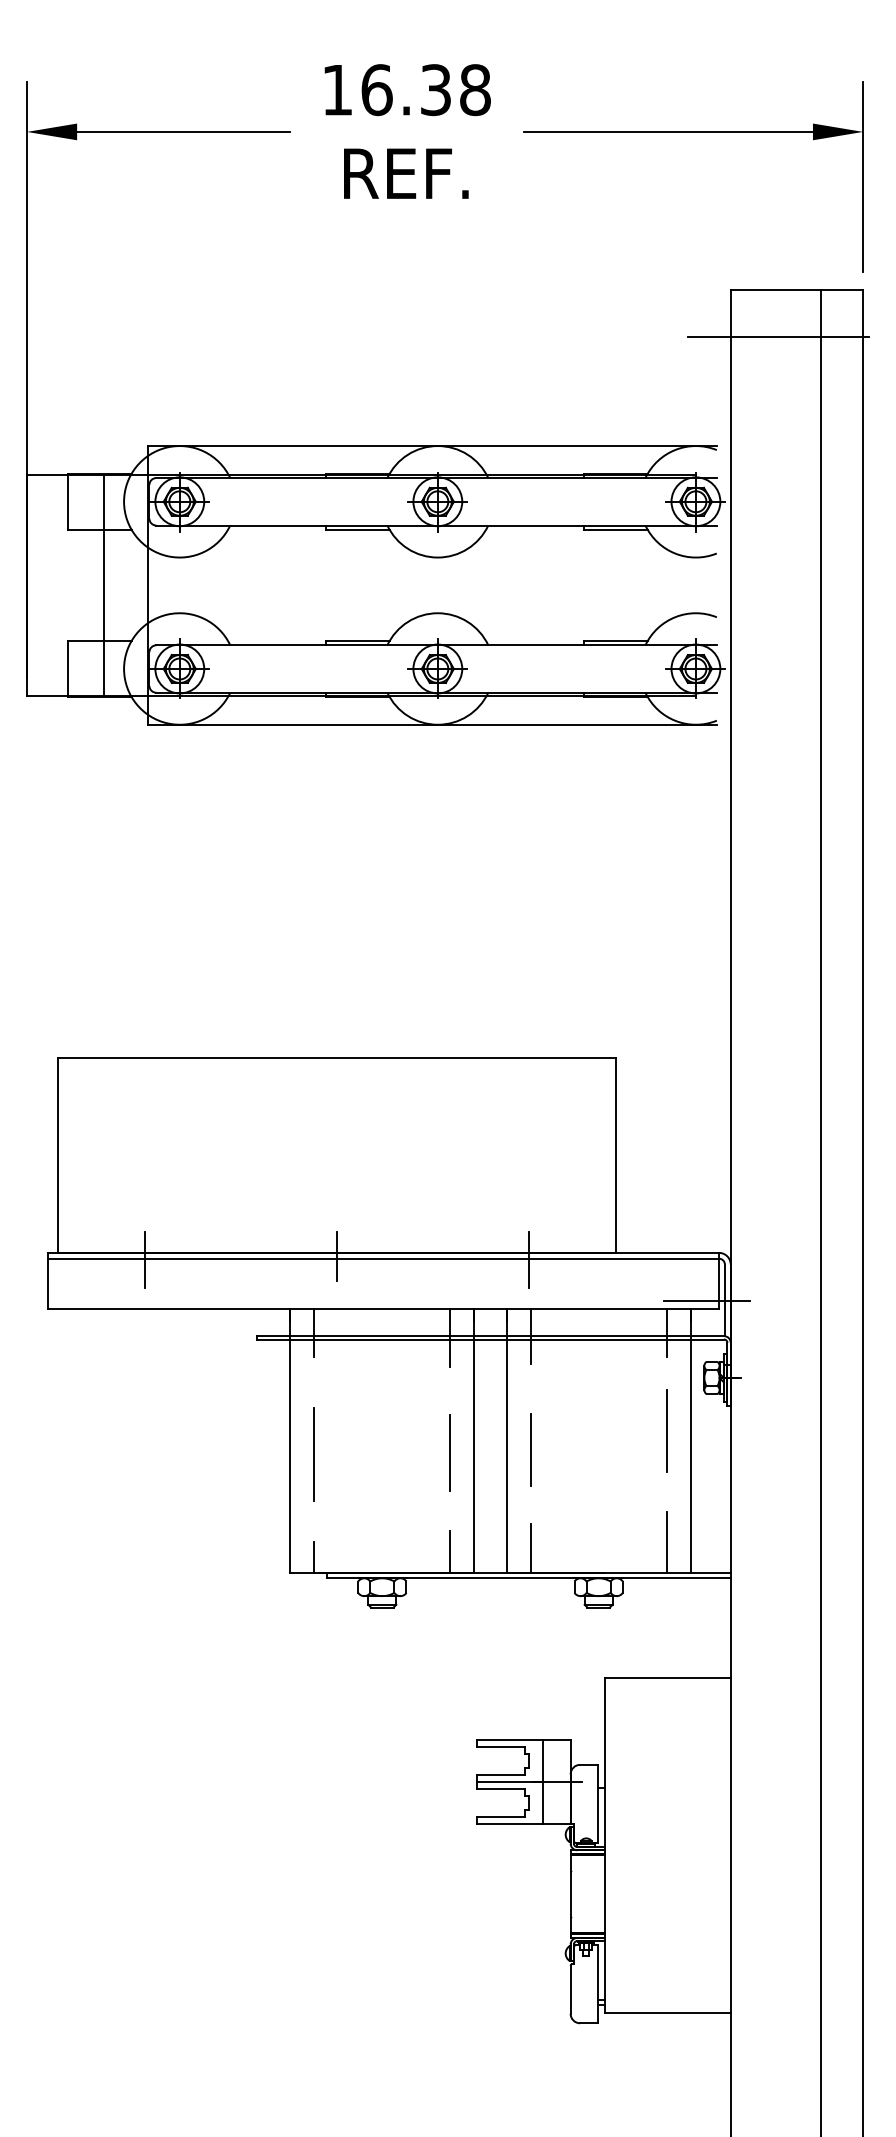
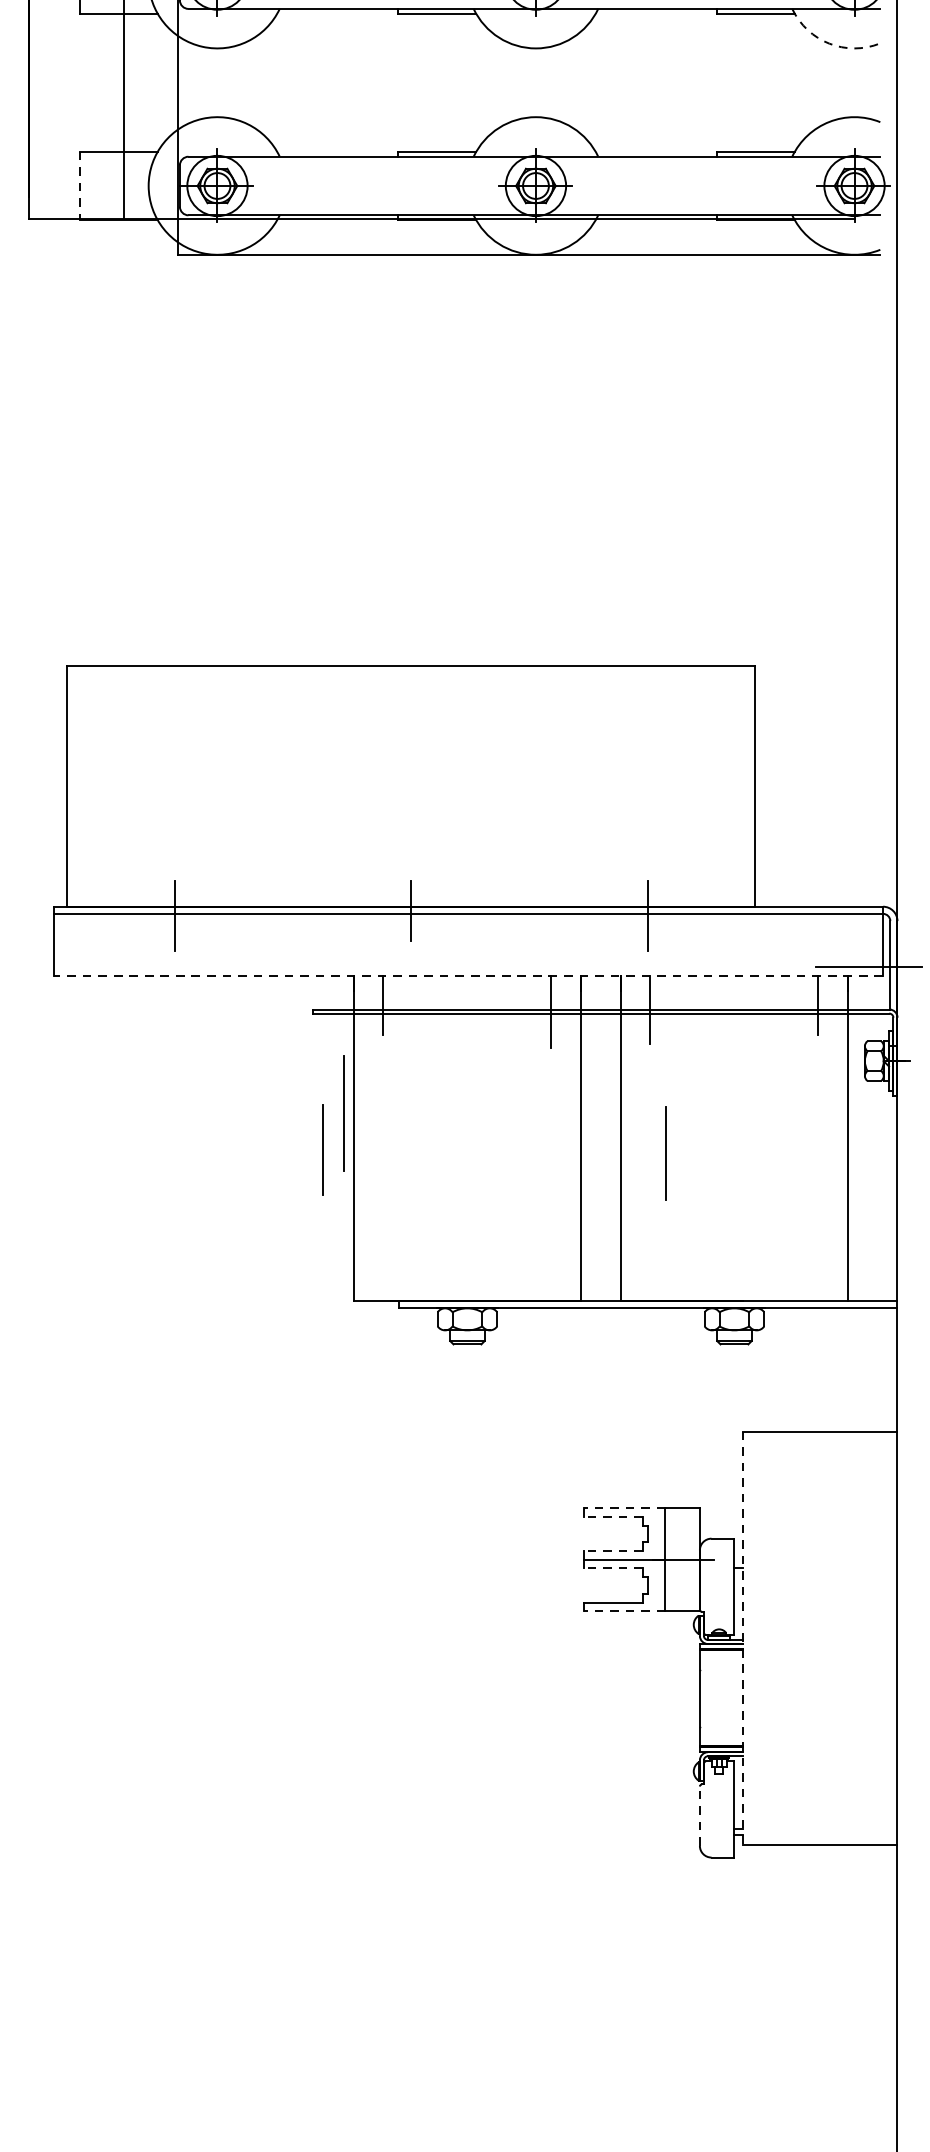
arc: (675, 553) -> (829, 43), solid -> dashed
line: (68, 669) -> (80, 186), solid -> dashed
line: (383, 1308) -> (468, 975), solid -> dashed
line: (666, 1430) -> (818, 1125), removed
line: (530, 1449) -> (323, 1149), moved
line: (449, 1452) -> (665, 1153), moved
line: (313, 1454) -> (342, 1113), moved
line: (666, 1542) -> (818, 1264), removed
line: (530, 1548) -> (650, 1271), removed
line: (450, 1551) -> (551, 1275), removed
line: (314, 1556) -> (383, 1281), removed
line: (509, 1740) -> (624, 1508), solid -> dashed
line: (500, 1747) -> (613, 1517), solid -> dashed
line: (500, 1775) -> (613, 1551), solid -> dashed
line: (500, 1788) -> (613, 1567), solid -> dashed
line: (509, 1823) -> (624, 1610), solid -> dashed
line: (605, 1845) -> (742, 1638), solid -> dashed
line: (570, 1989) -> (699, 1815), solid -> dashed

